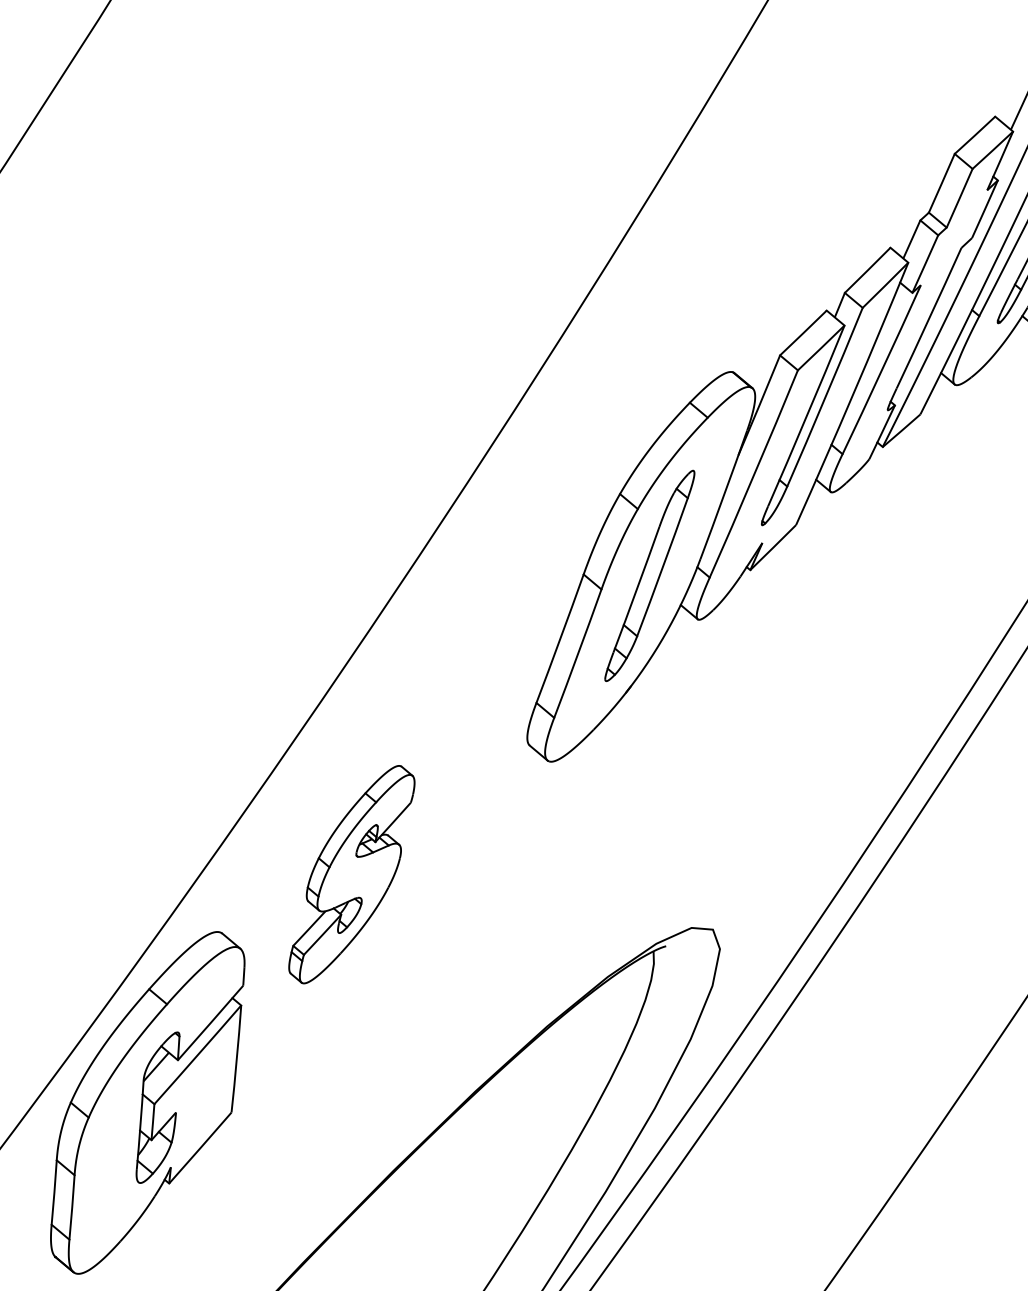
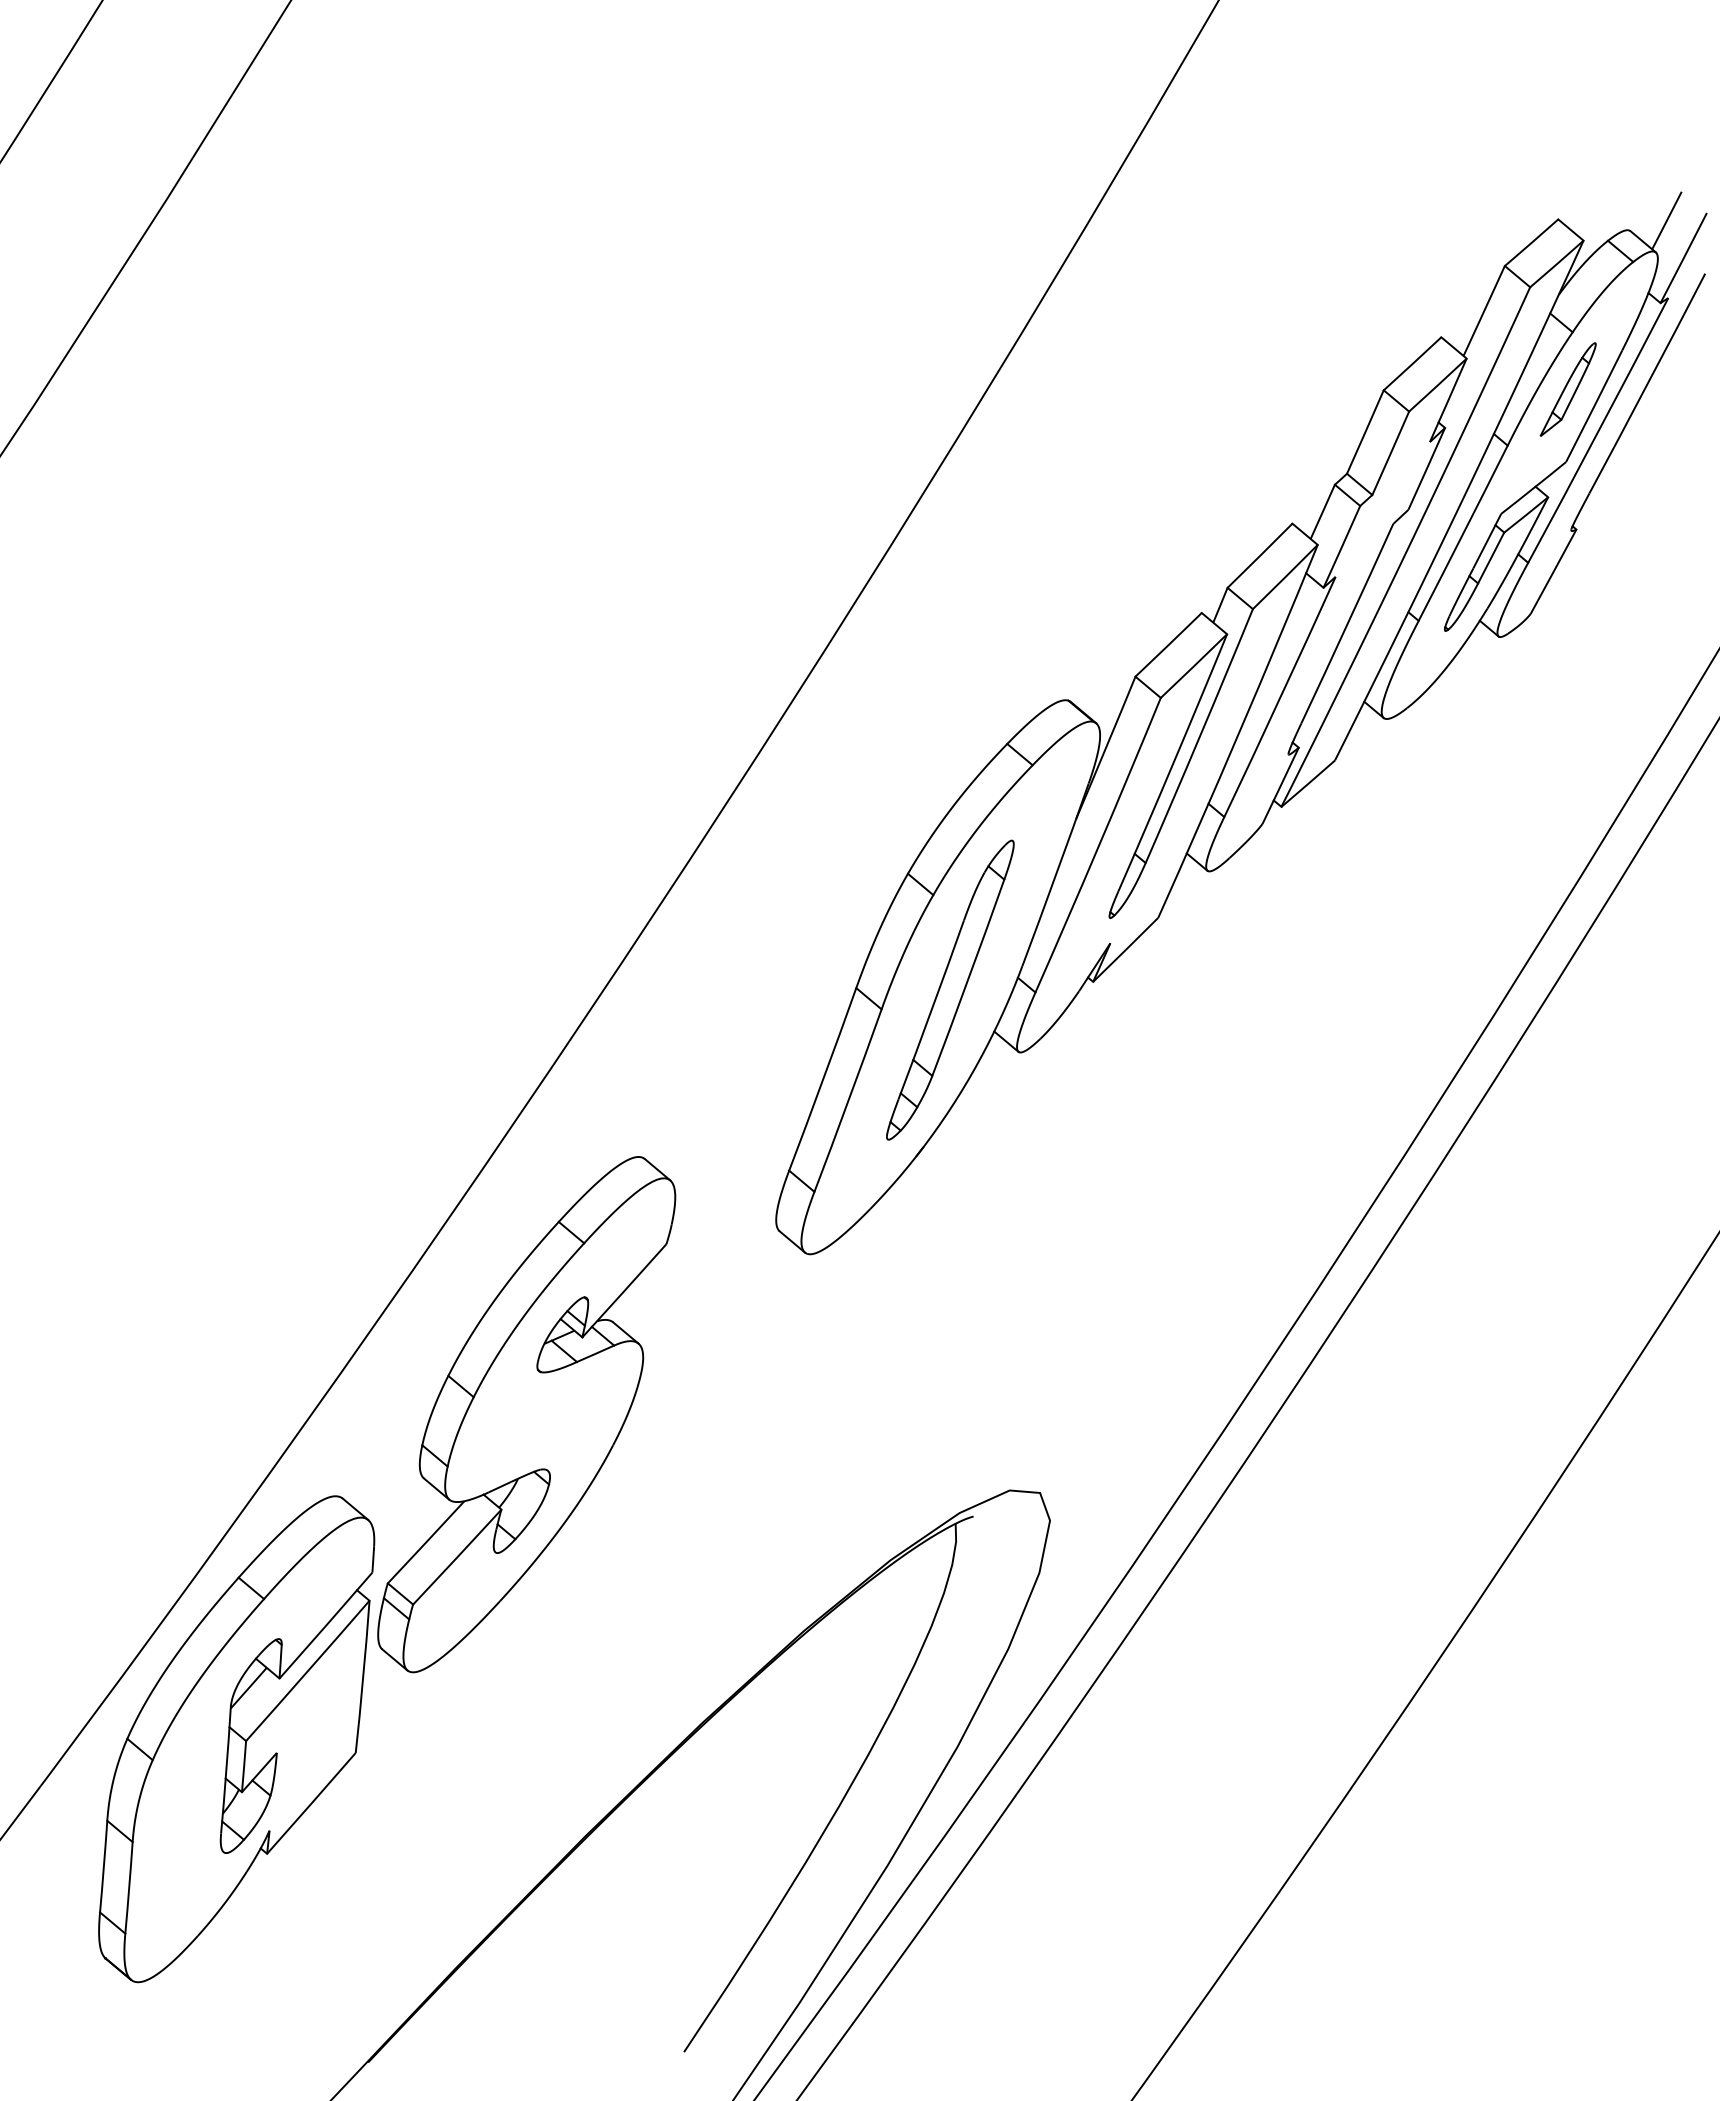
part: (351, 874) -> (526, 1414), size x1.67

